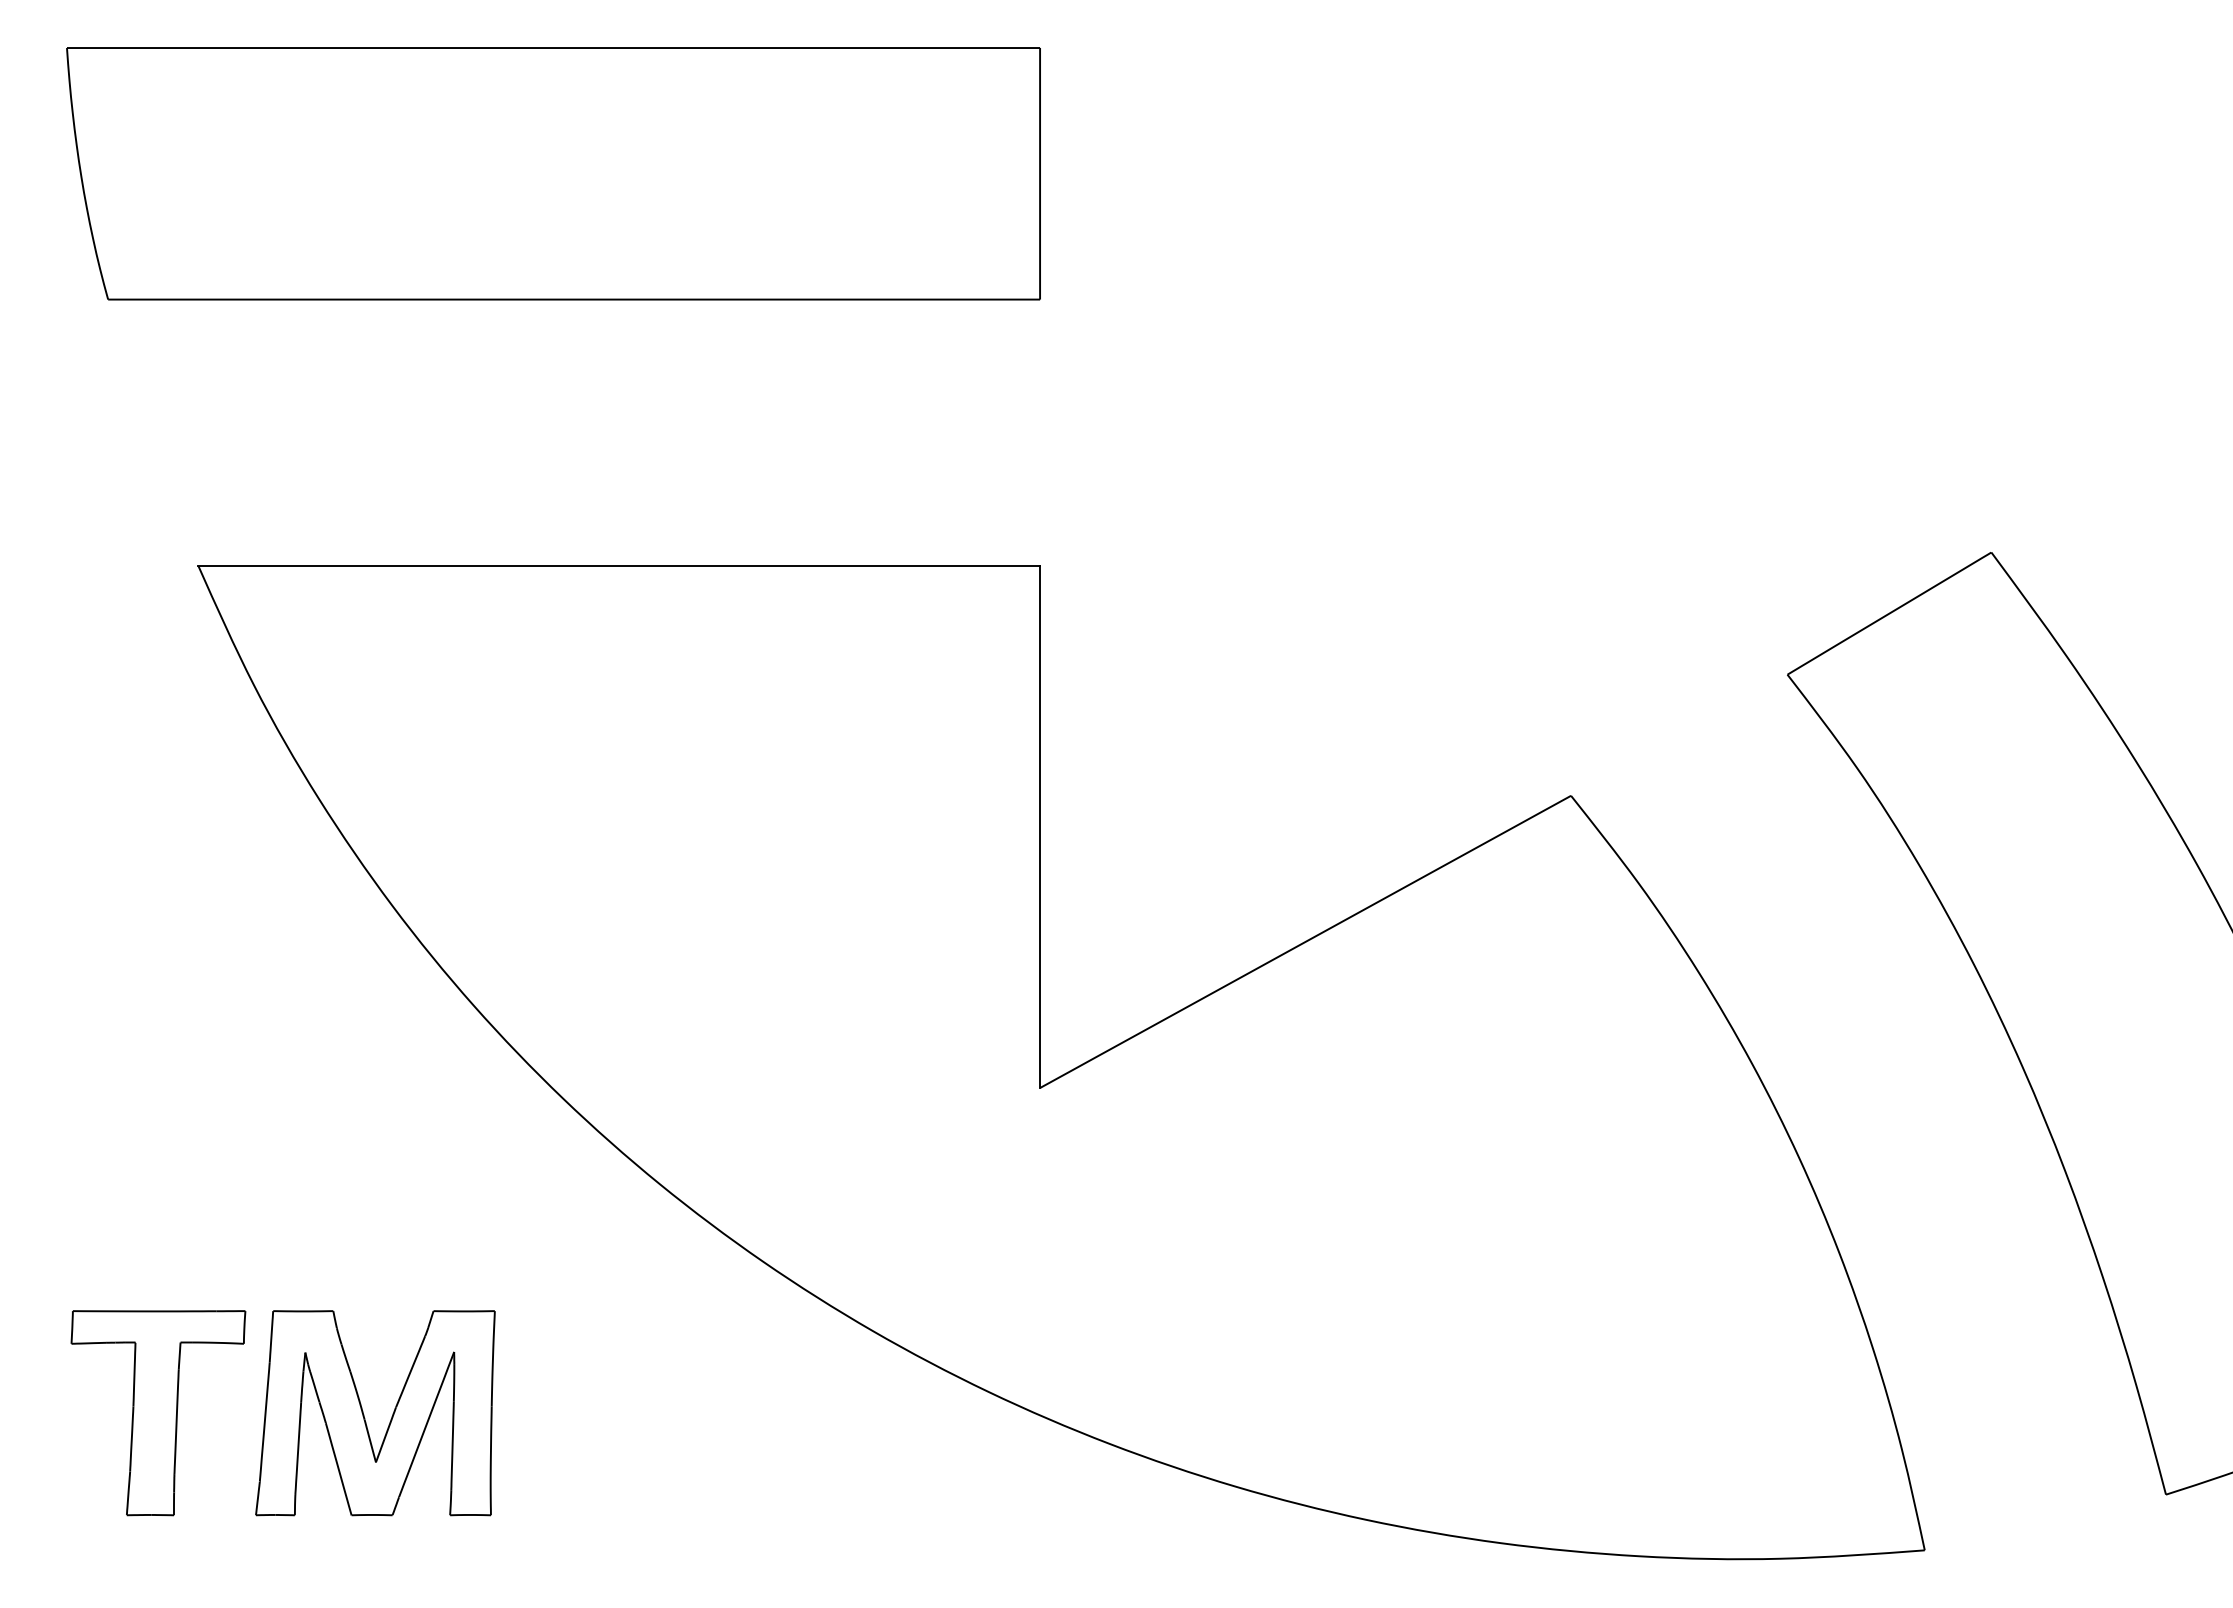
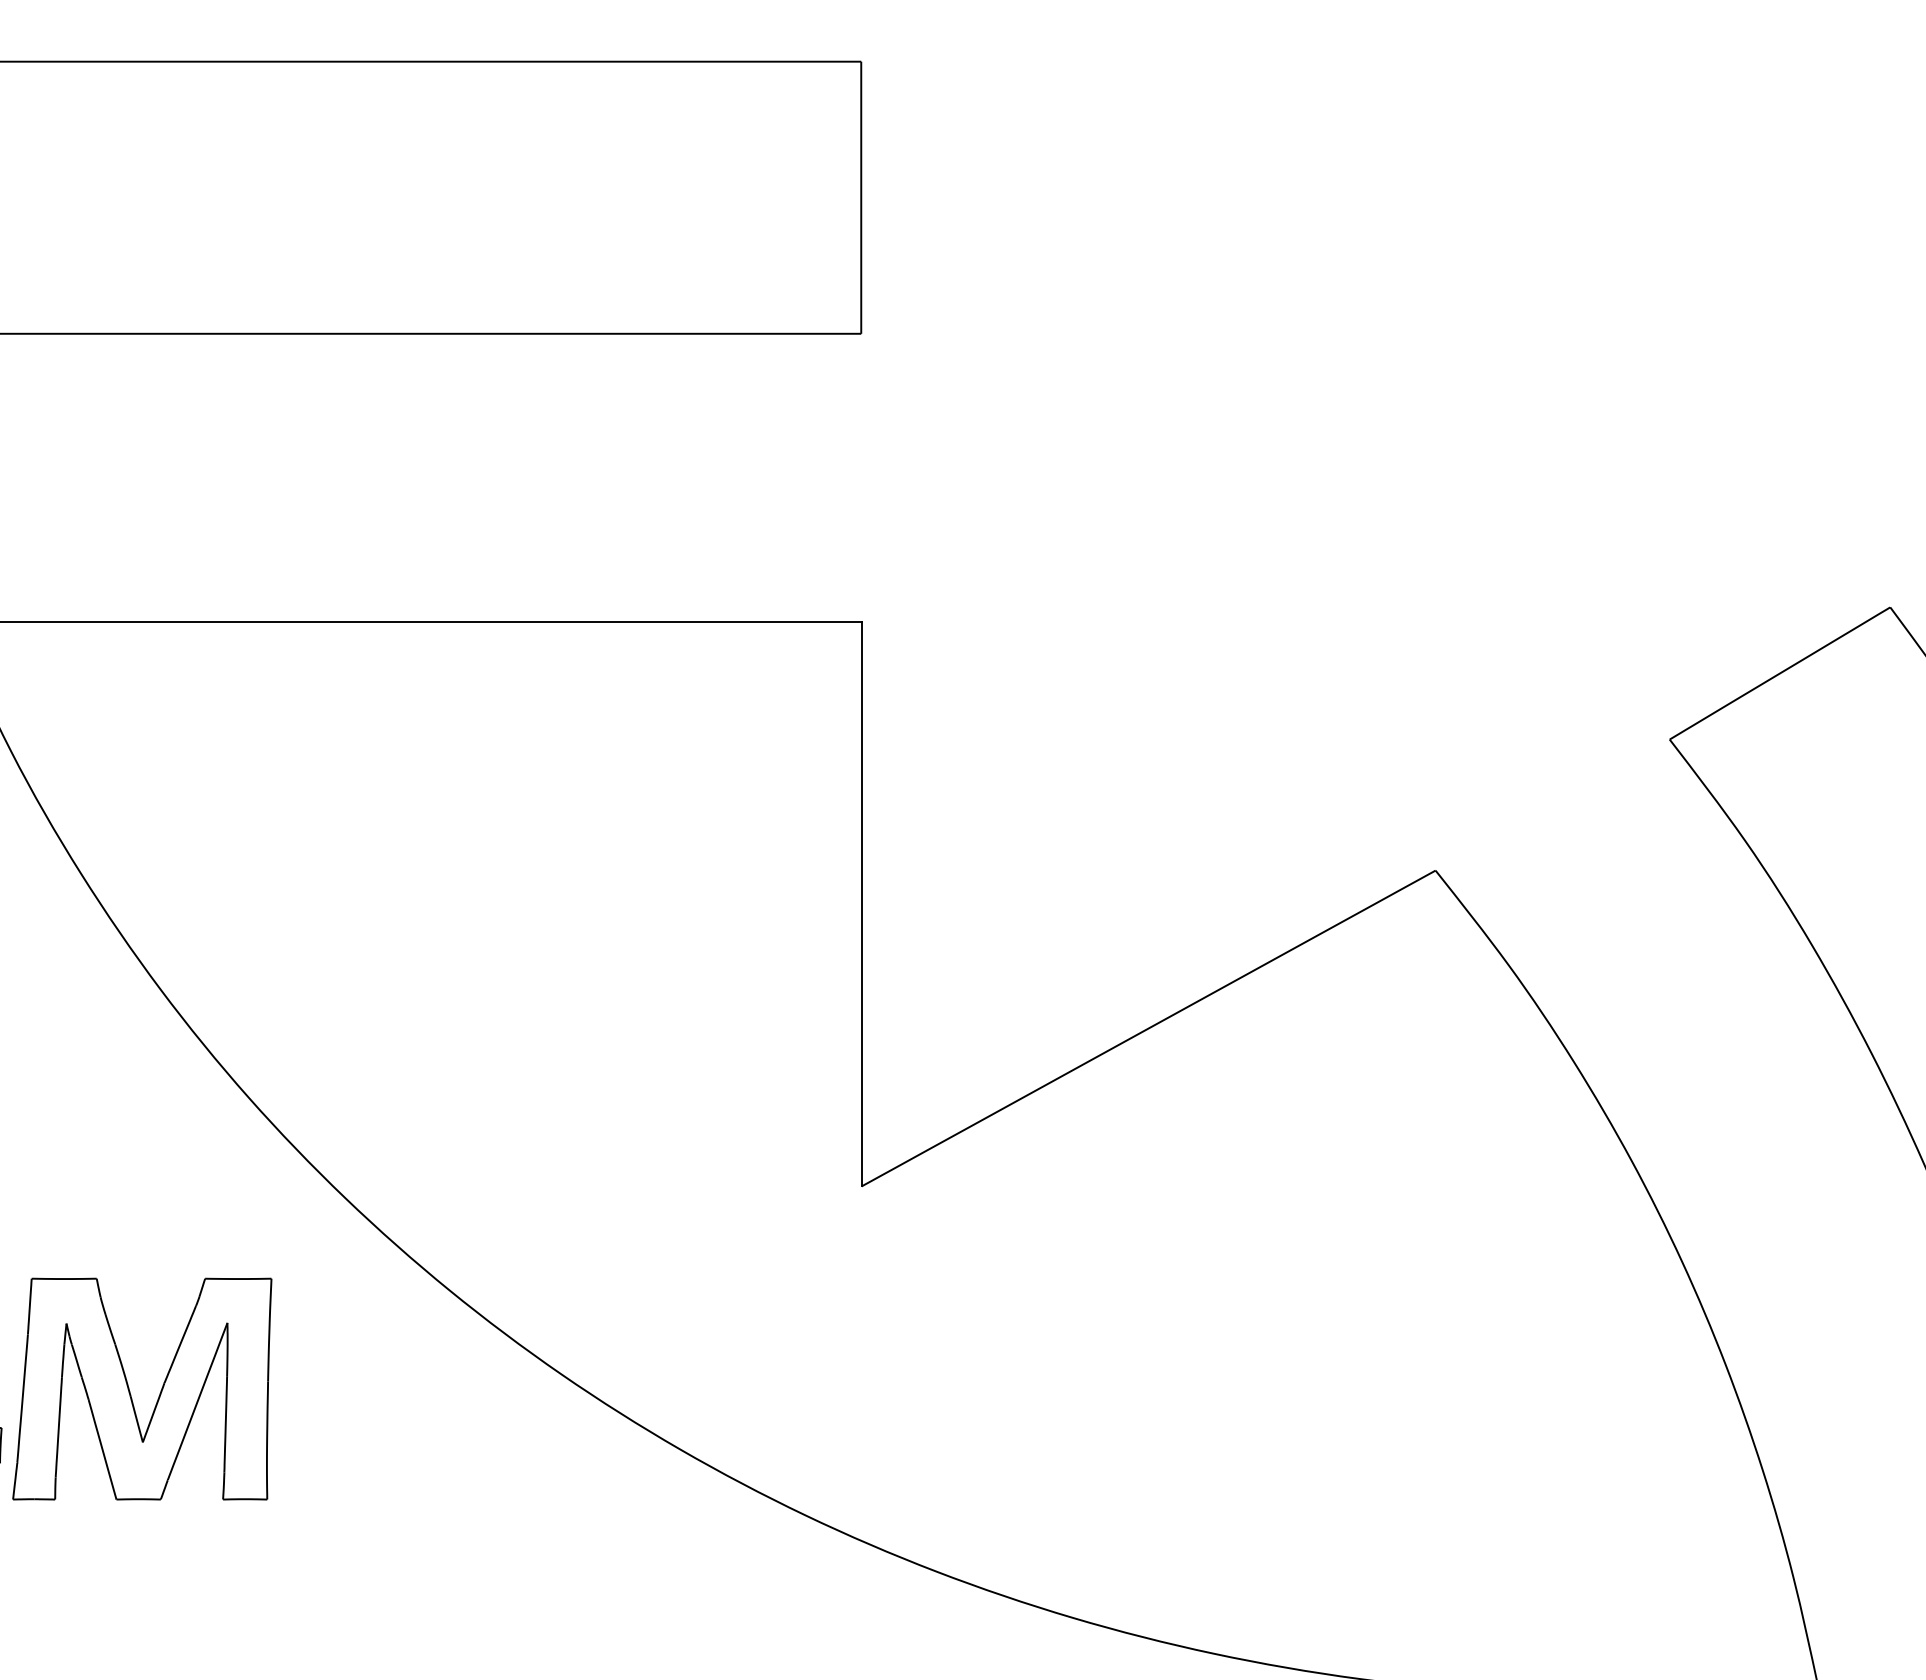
part: (364, 1414) -> (130, 1390), moved

